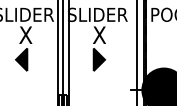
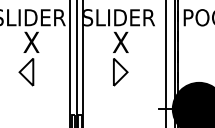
fill: (21, 59) -> (26, 71), removed
fill: (99, 59) -> (120, 71), removed

